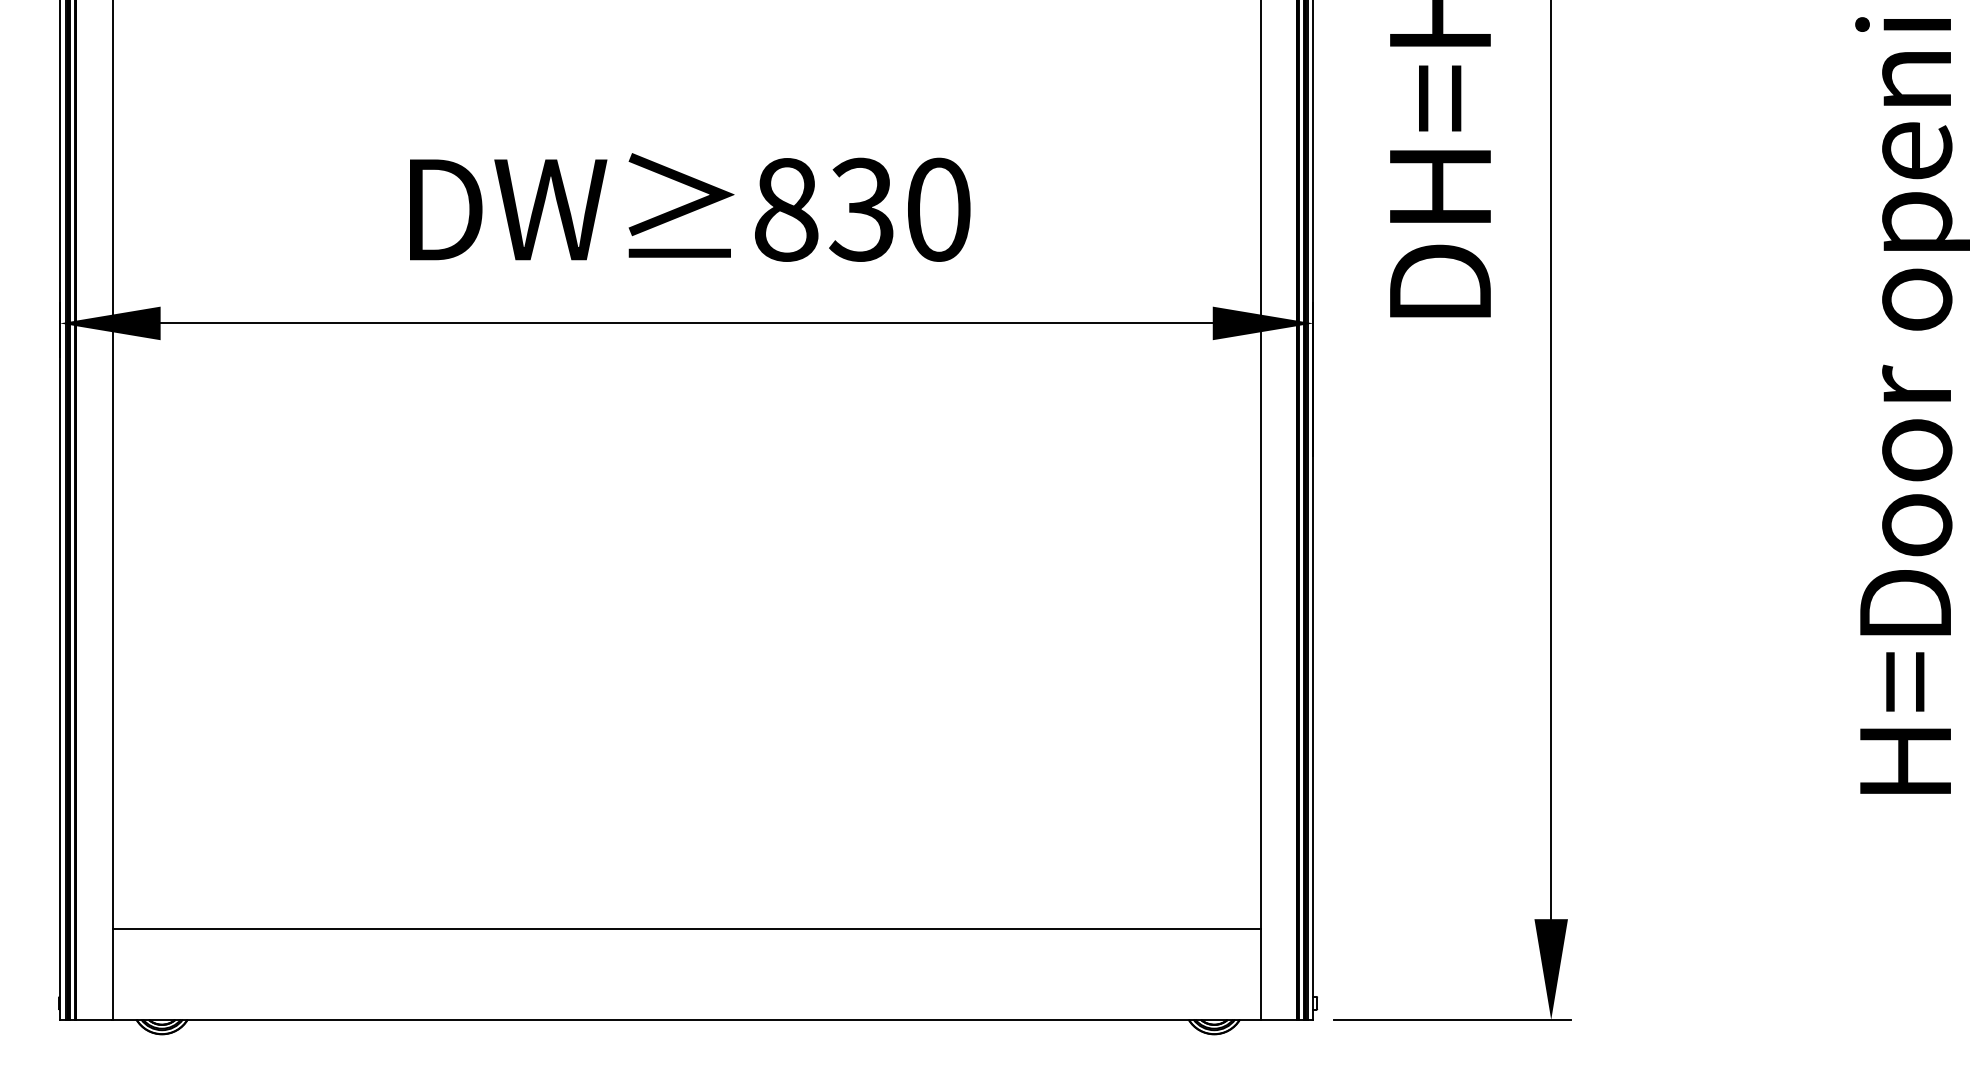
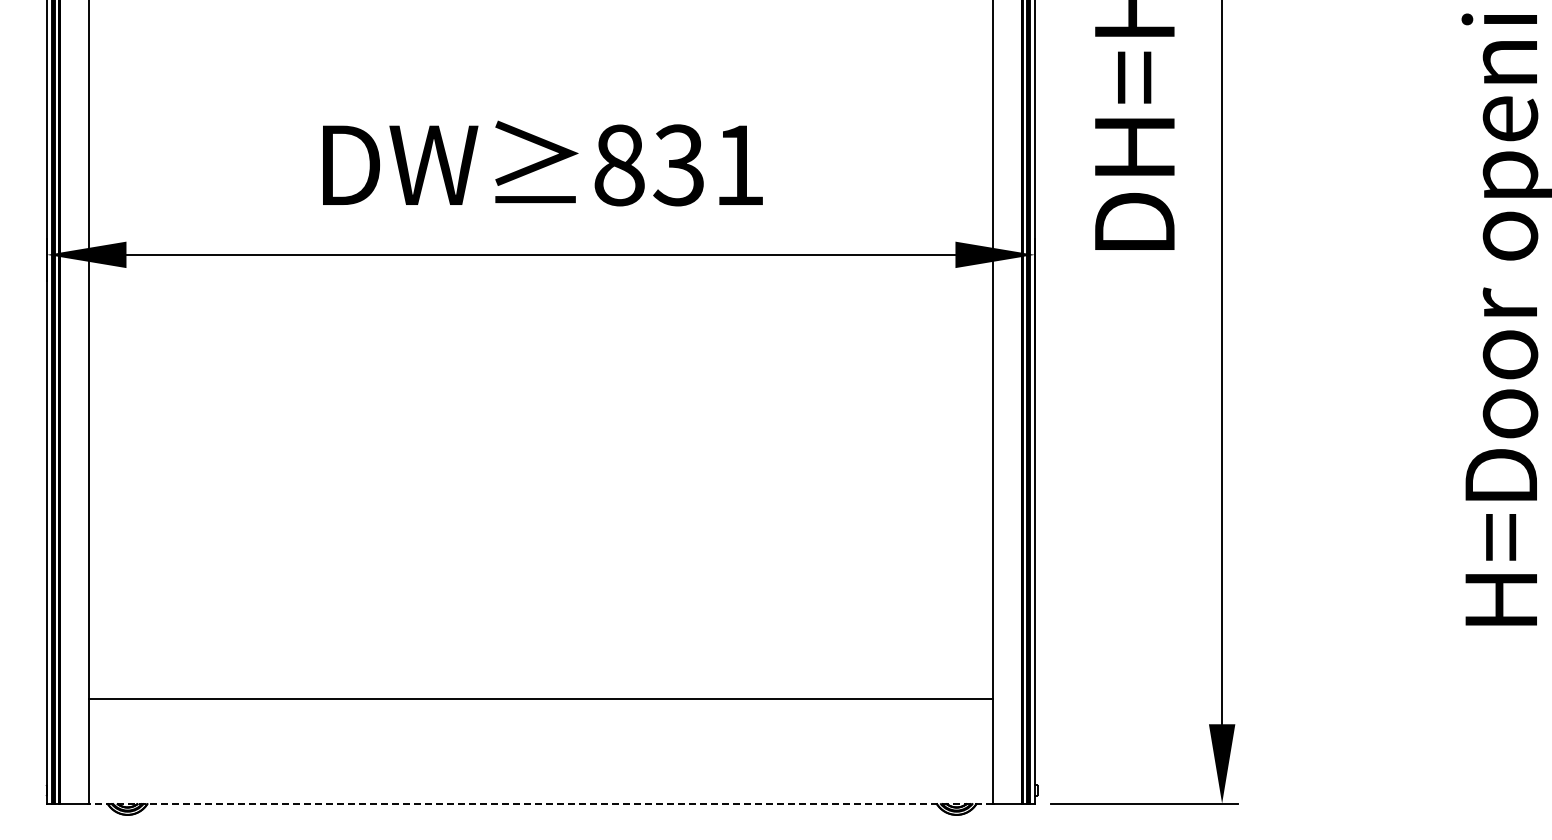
text: (938, 209) -> (739, 165), 830 -> 831
line: (686, 929) -> (540, 699), moved
line: (686, 1019) -> (540, 803), solid -> dashed

